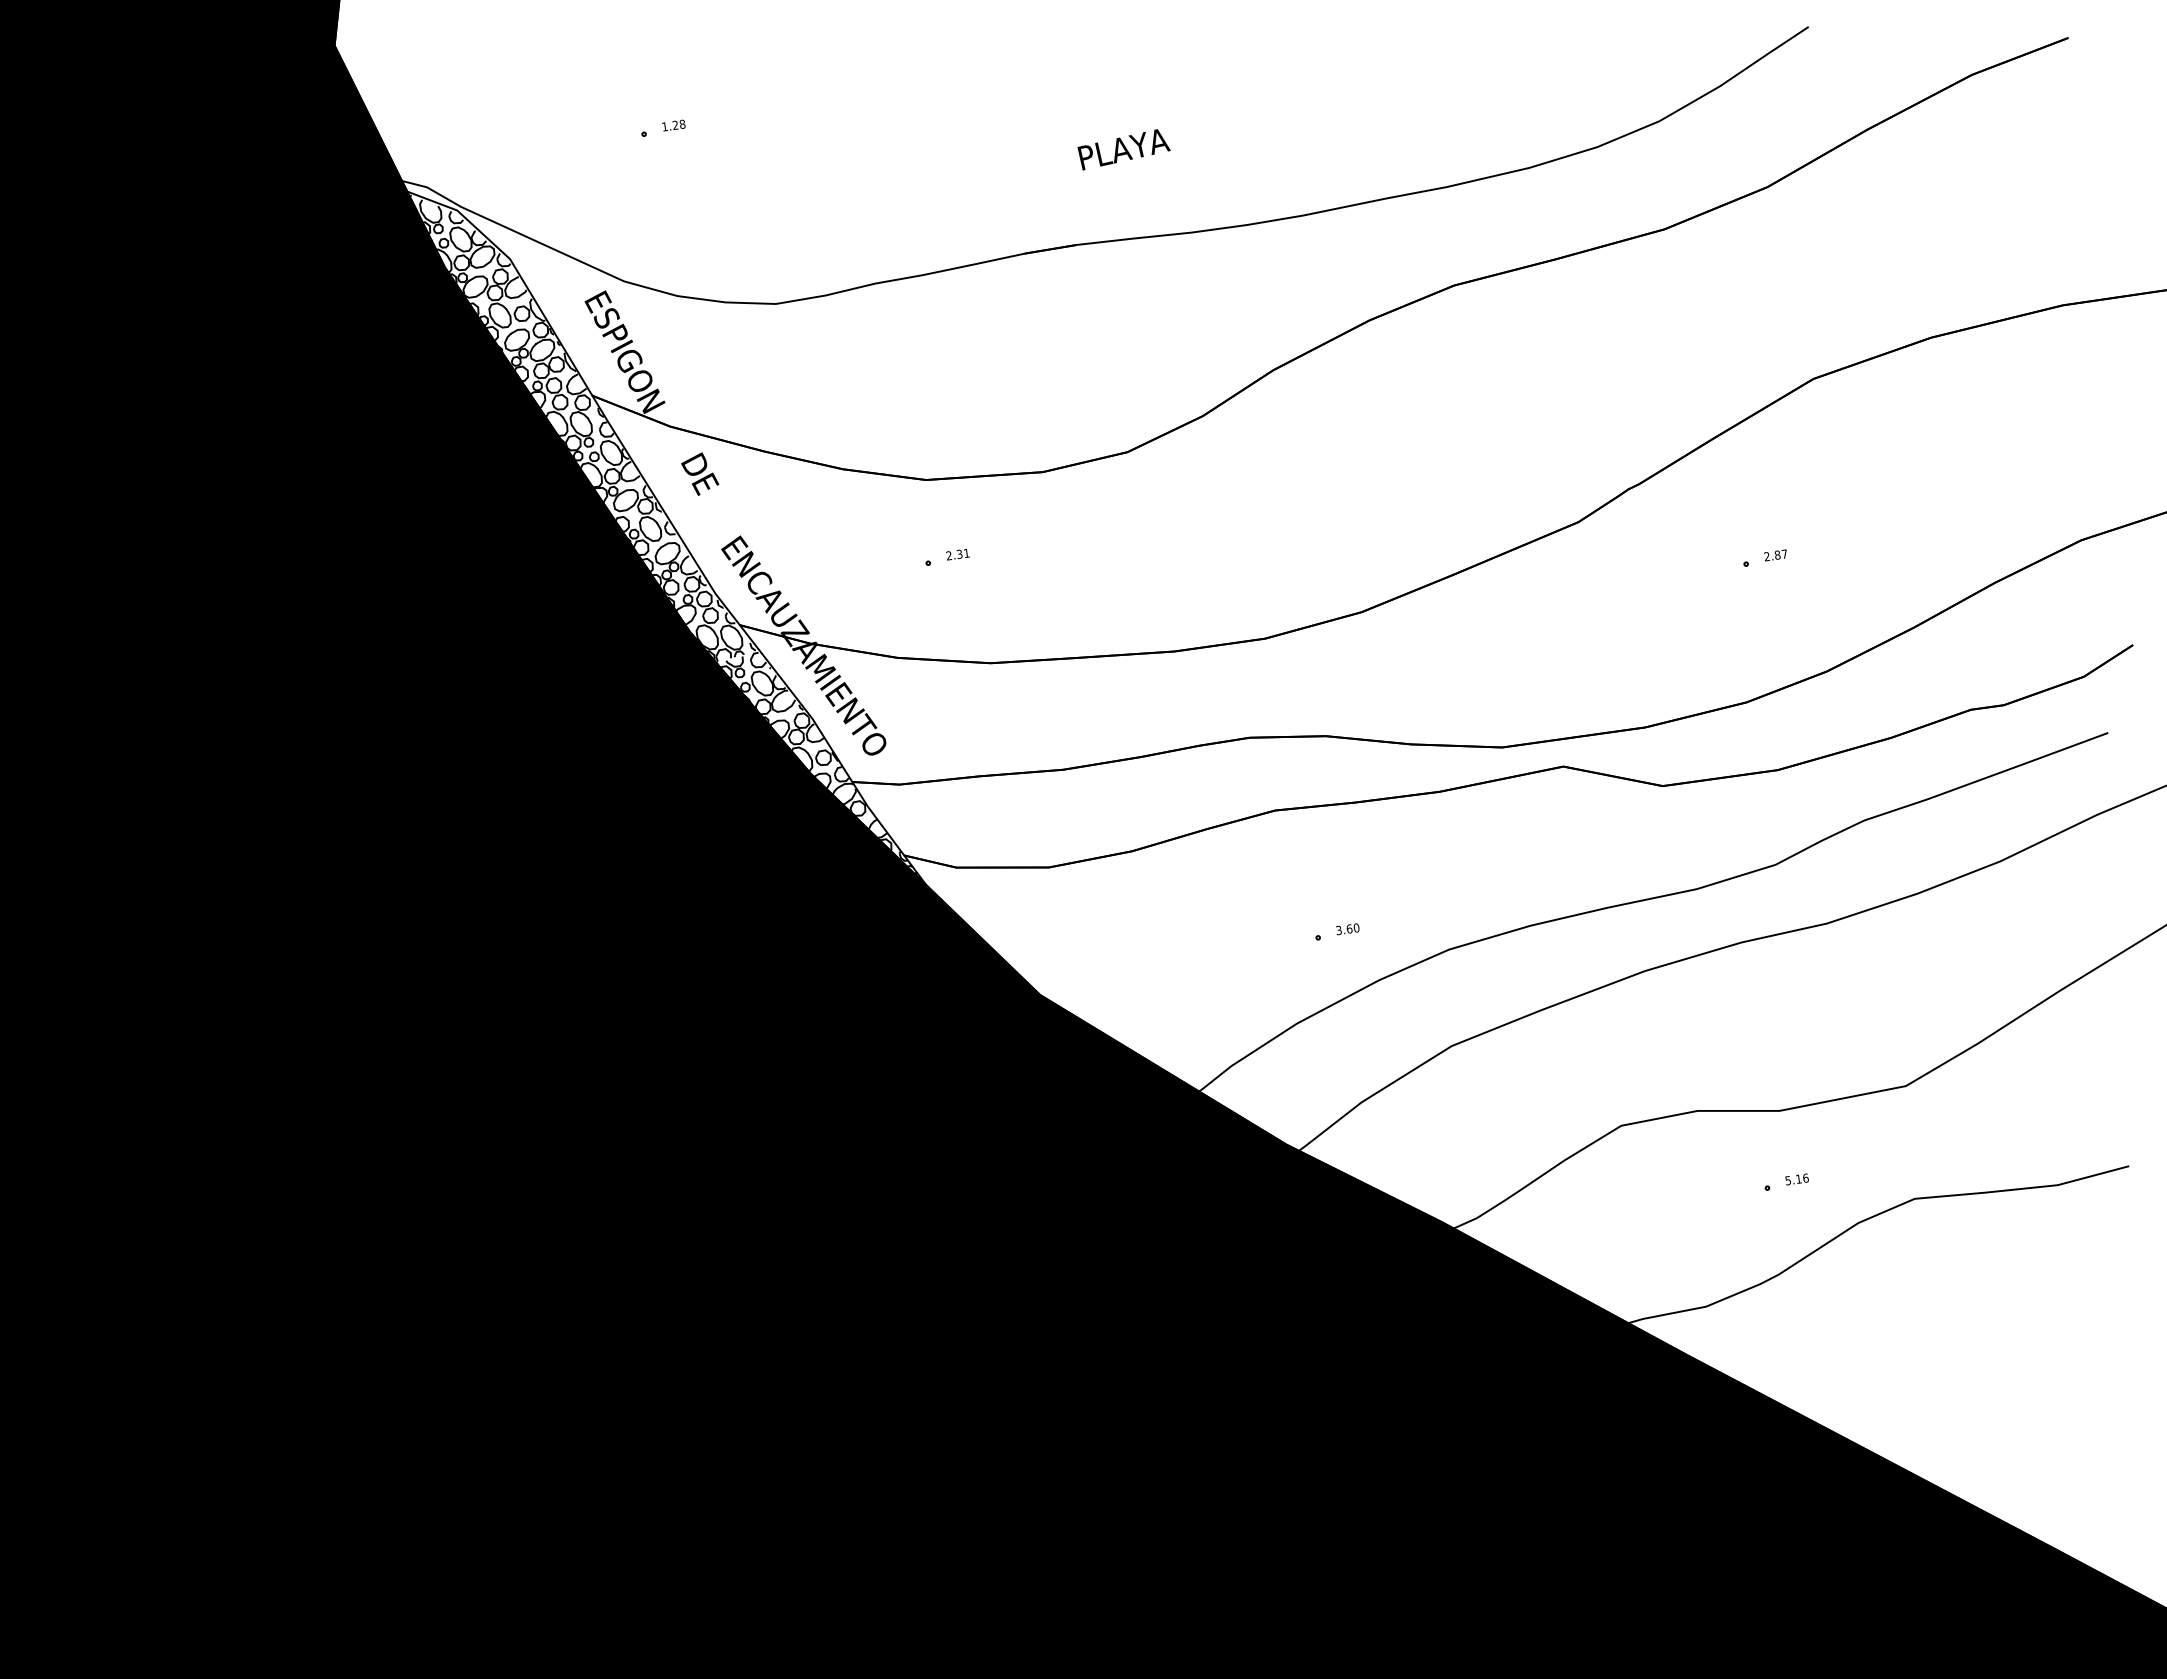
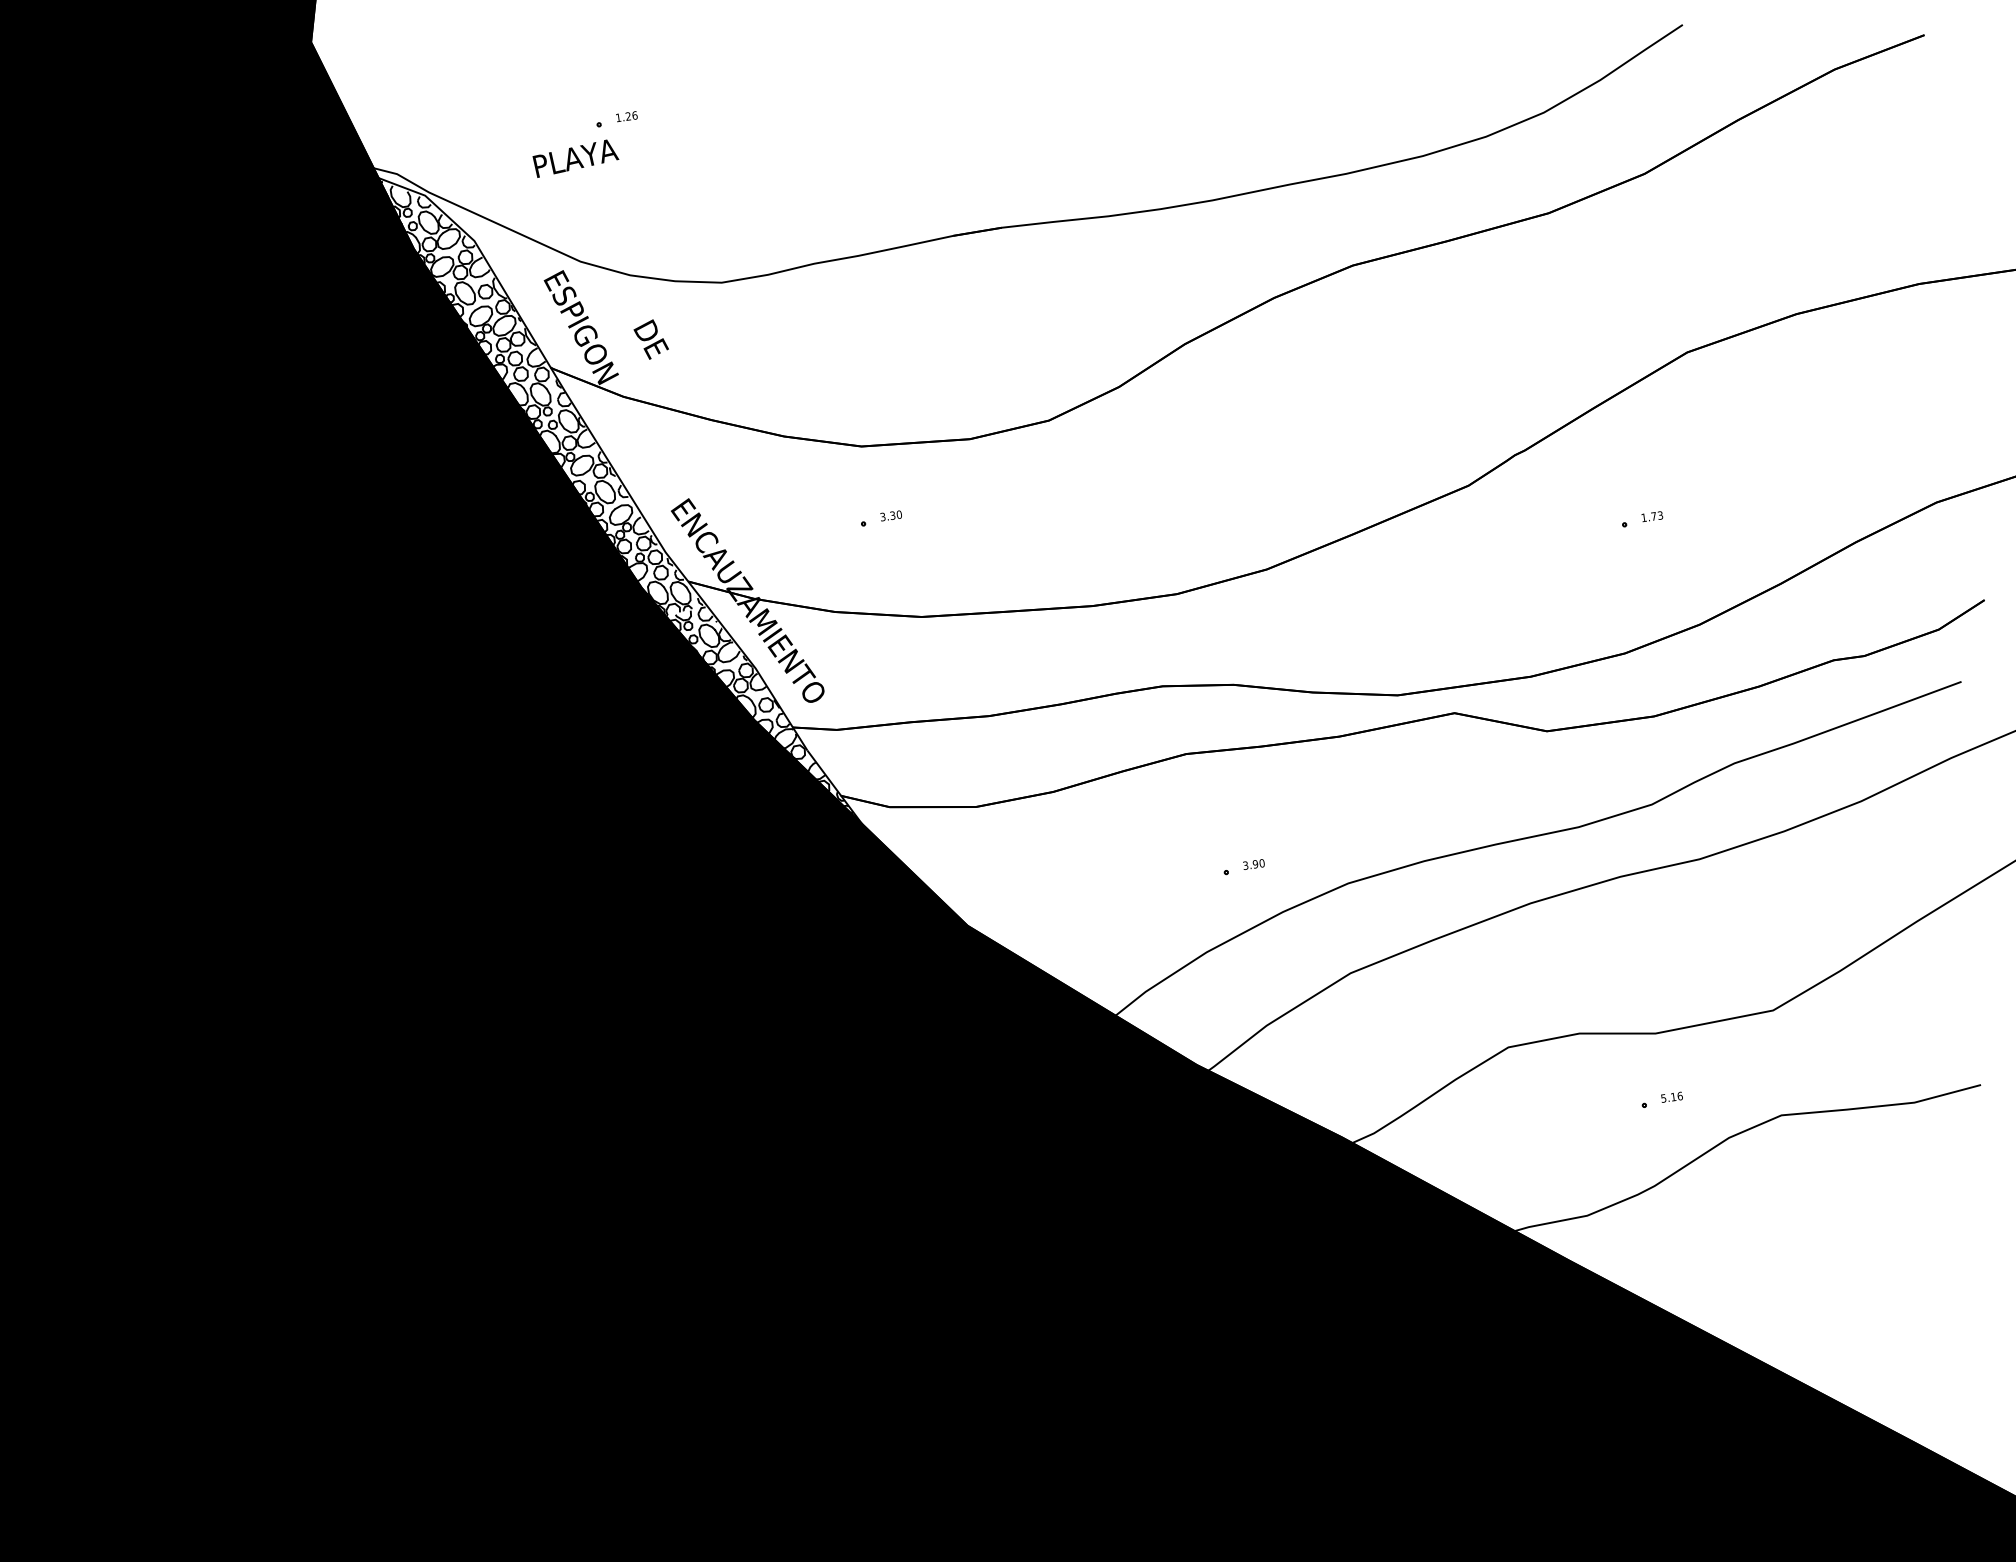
text: (682, 123) -> (634, 114), 1.28 -> 1.26
text: (1123, 149) -> (575, 158), moved
text: (700, 473) -> (651, 339), moved
text: (957, 554) -> (890, 515), 2.31 -> 3.30
text: (1775, 555) -> (1651, 516), 2.87 -> 1.73
text: (1349, 928) -> (1255, 863), 3.60 -> 3.90

